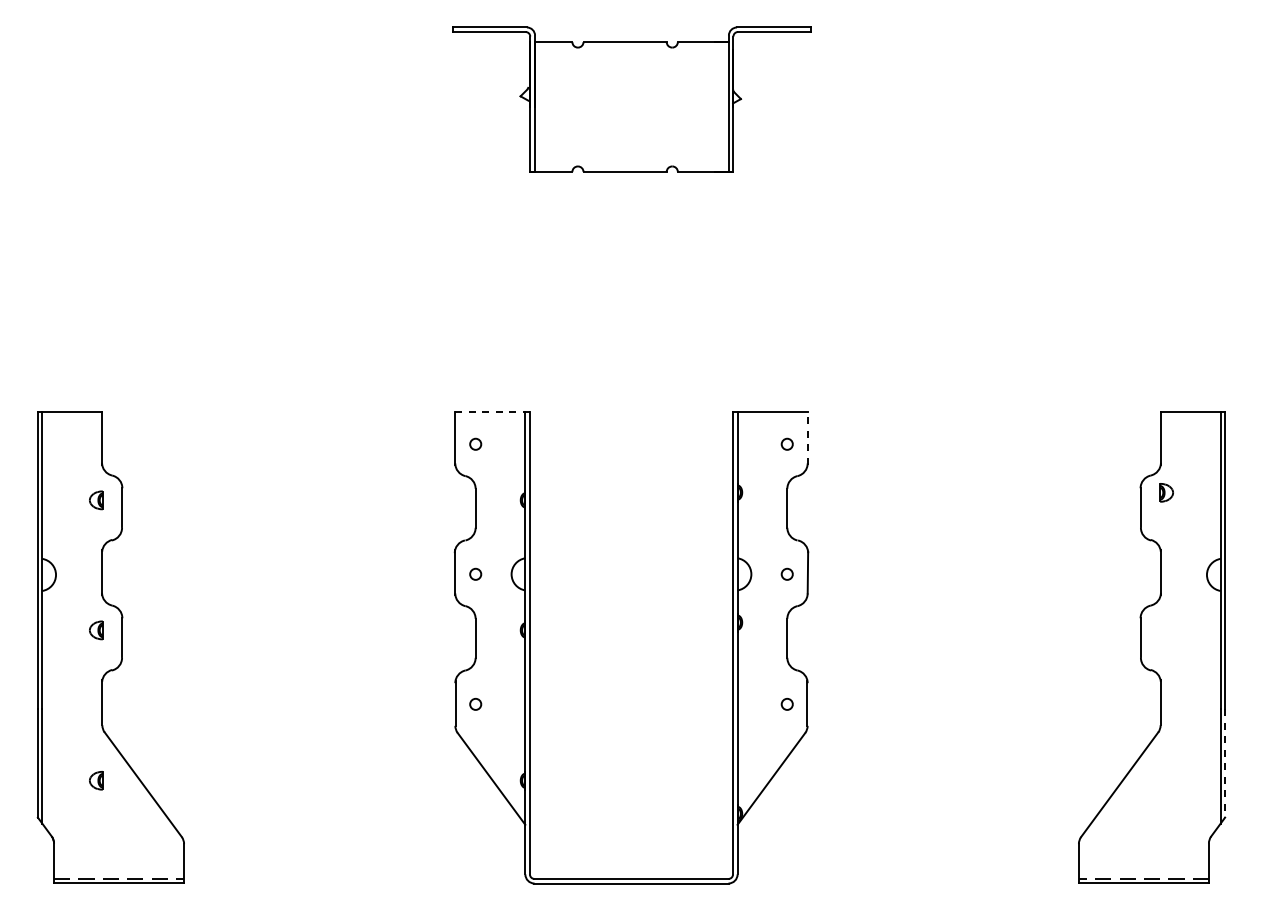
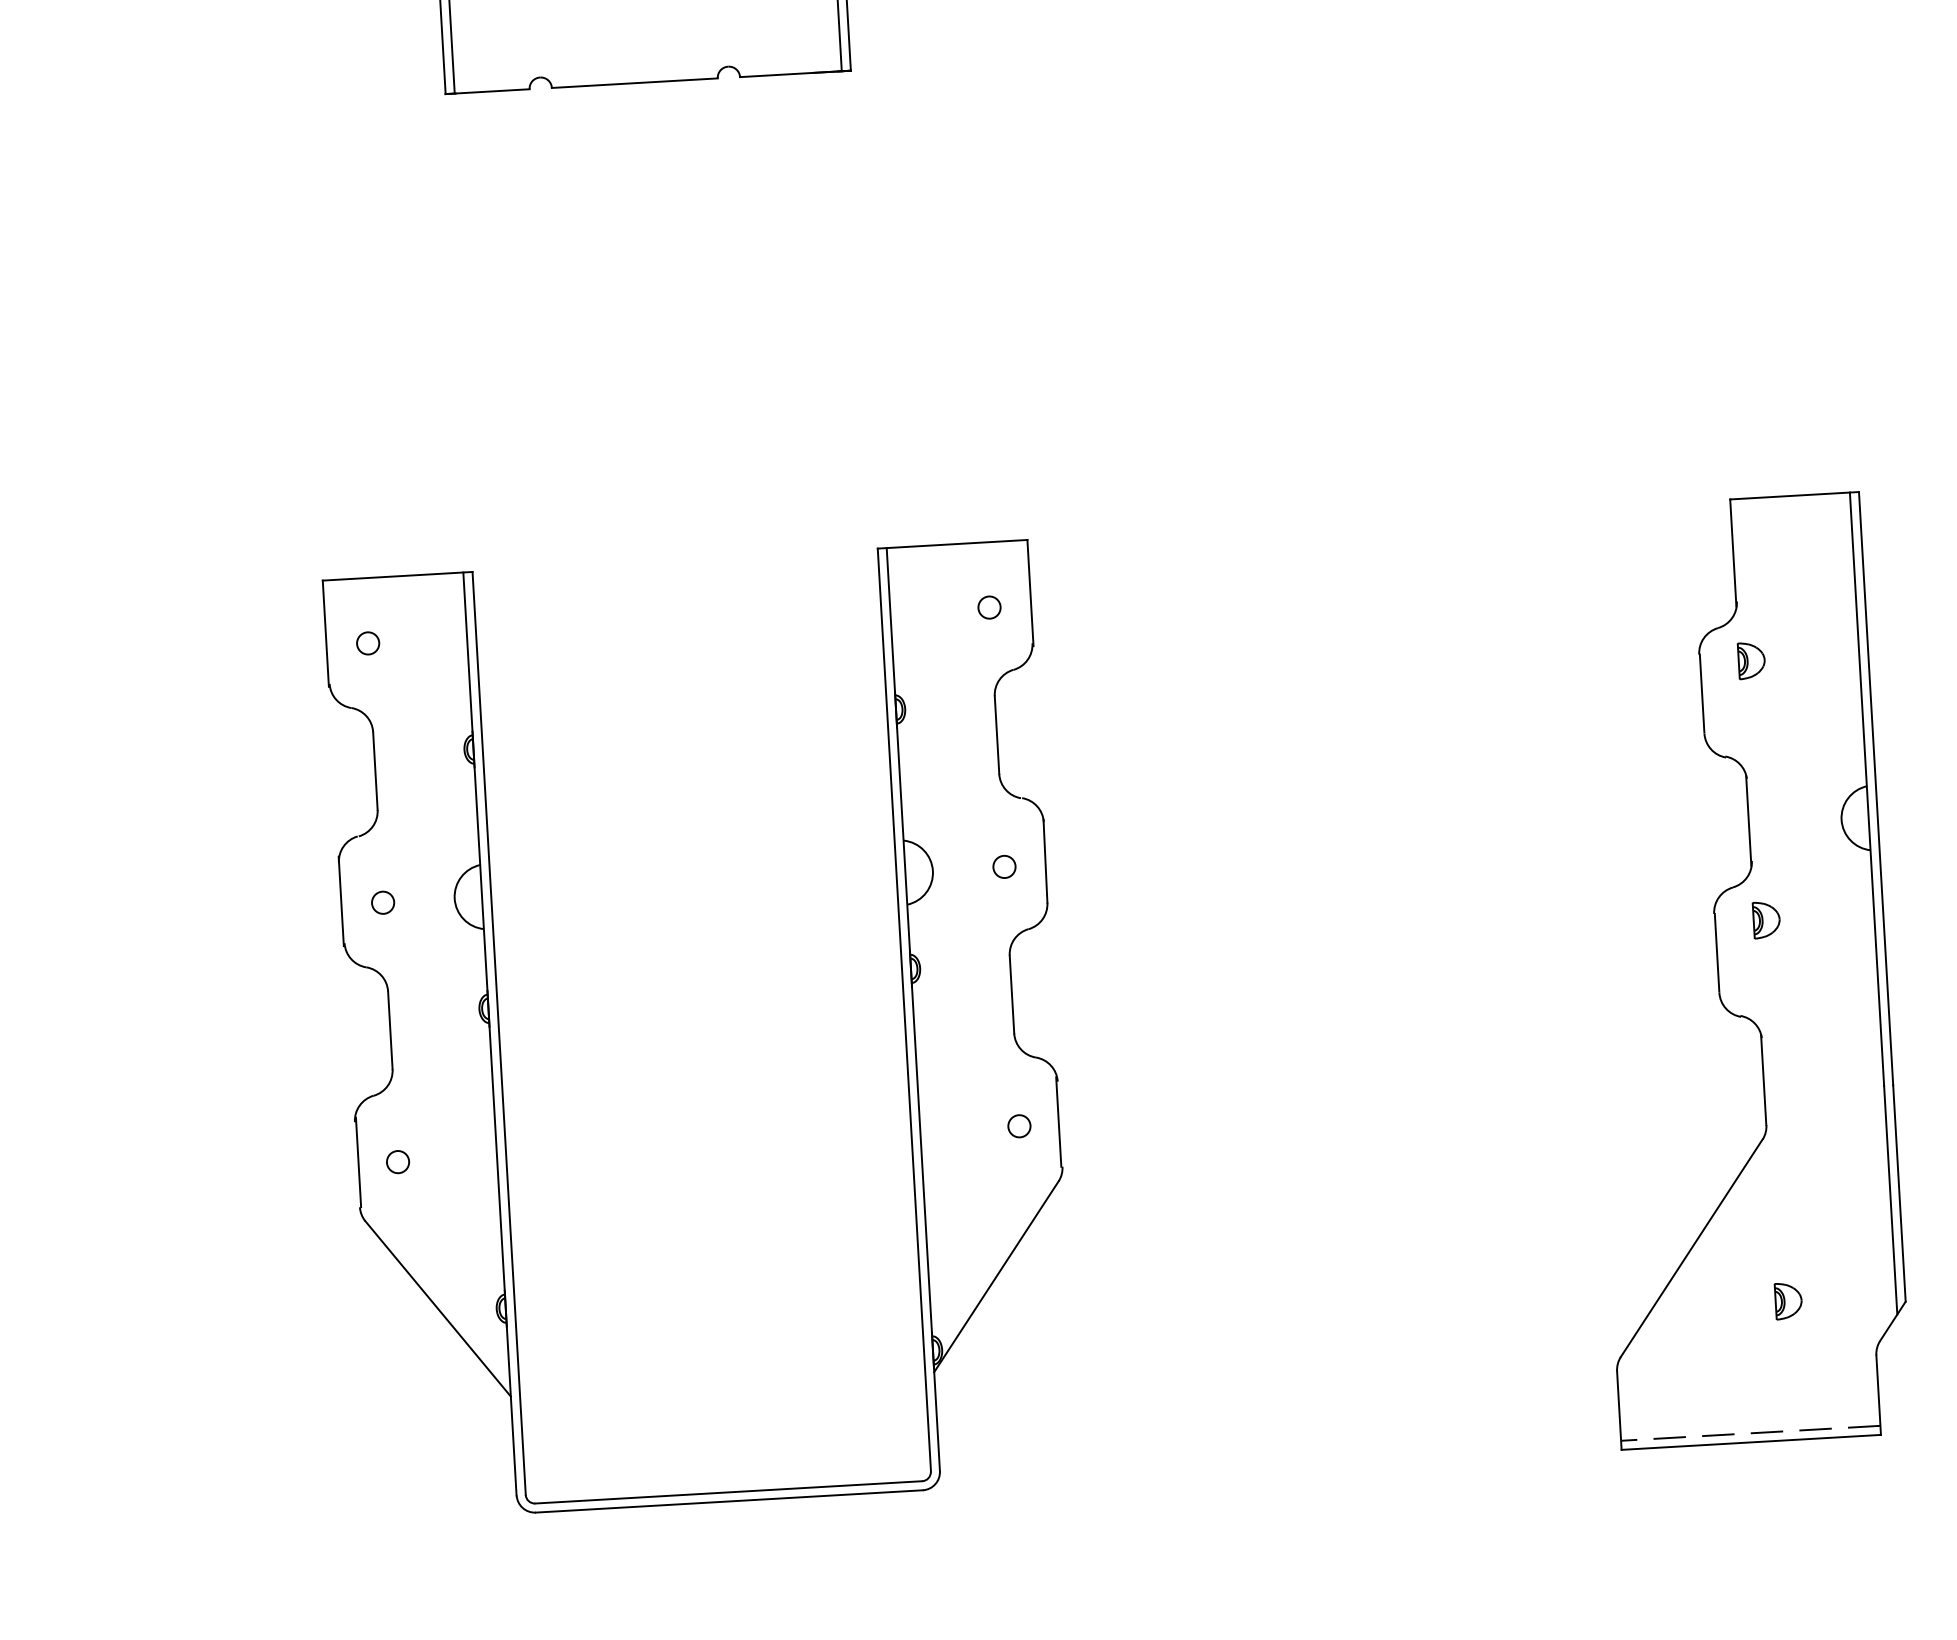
line: (492, 411) -> (397, 576), dashed -> solid
line: (808, 438) -> (1031, 593), dashed -> solid
part: (1166, 622) -> (1766, 919), added
line: (1225, 763) -> (1900, 1193), dashed -> solid
part: (1166, 813) -> (1788, 1300), added

